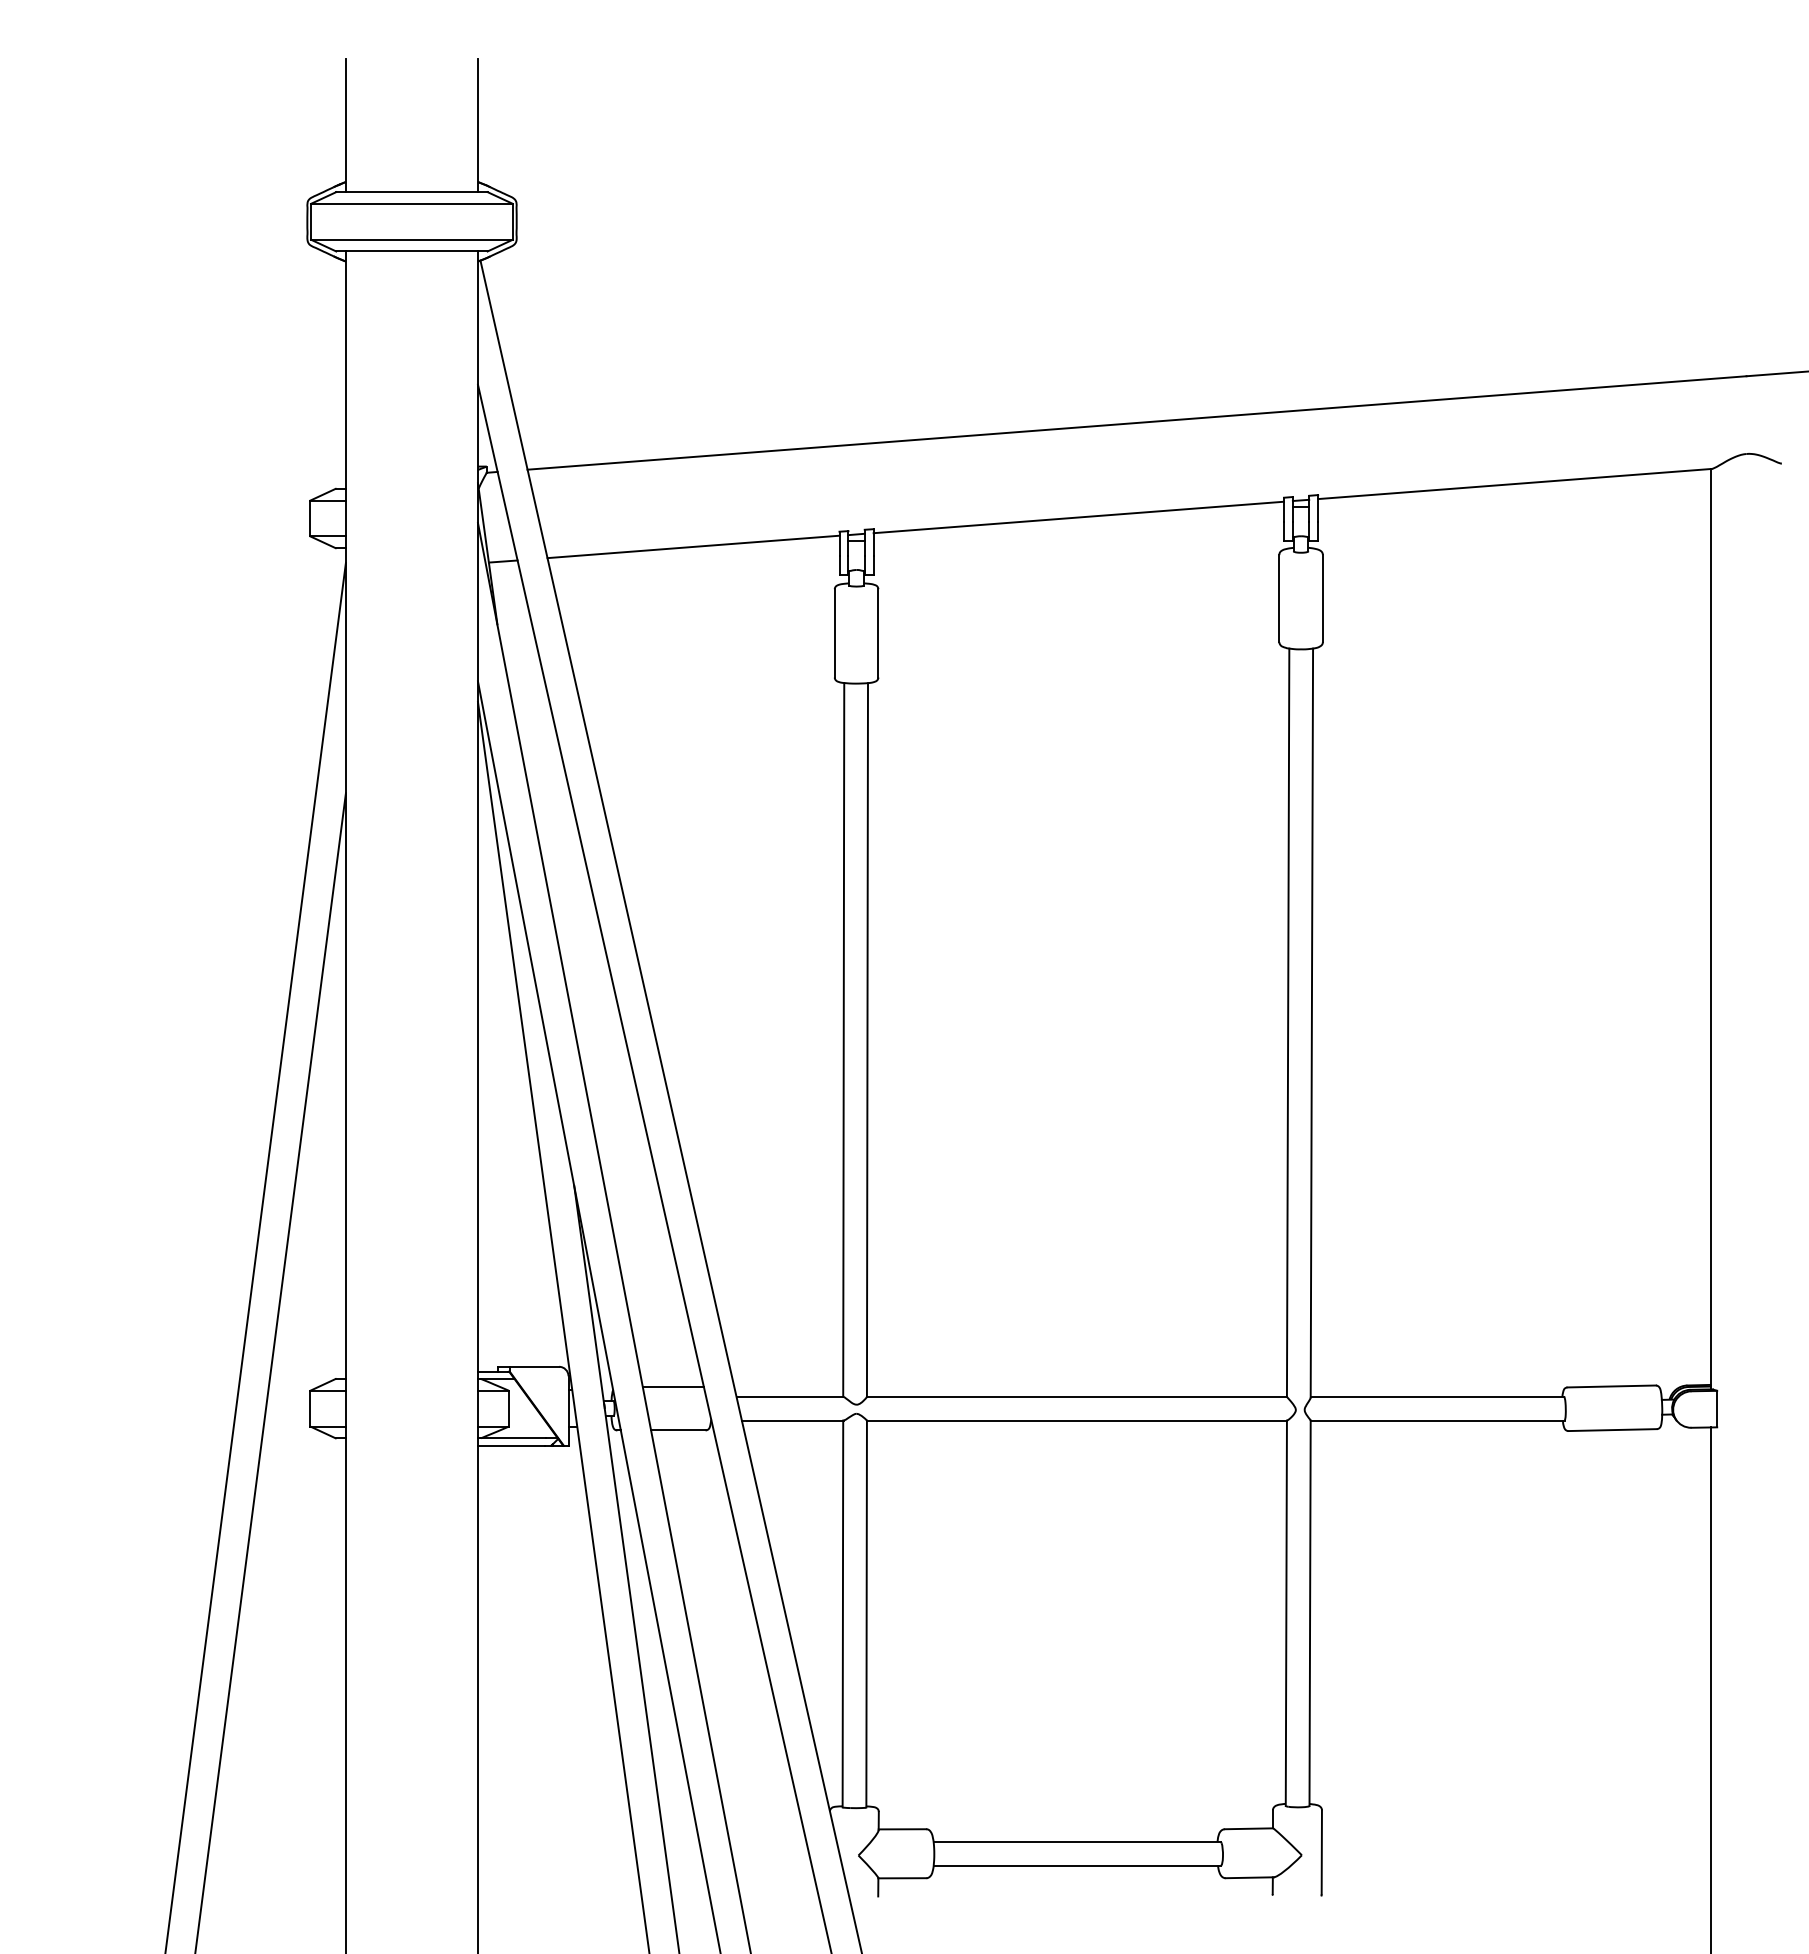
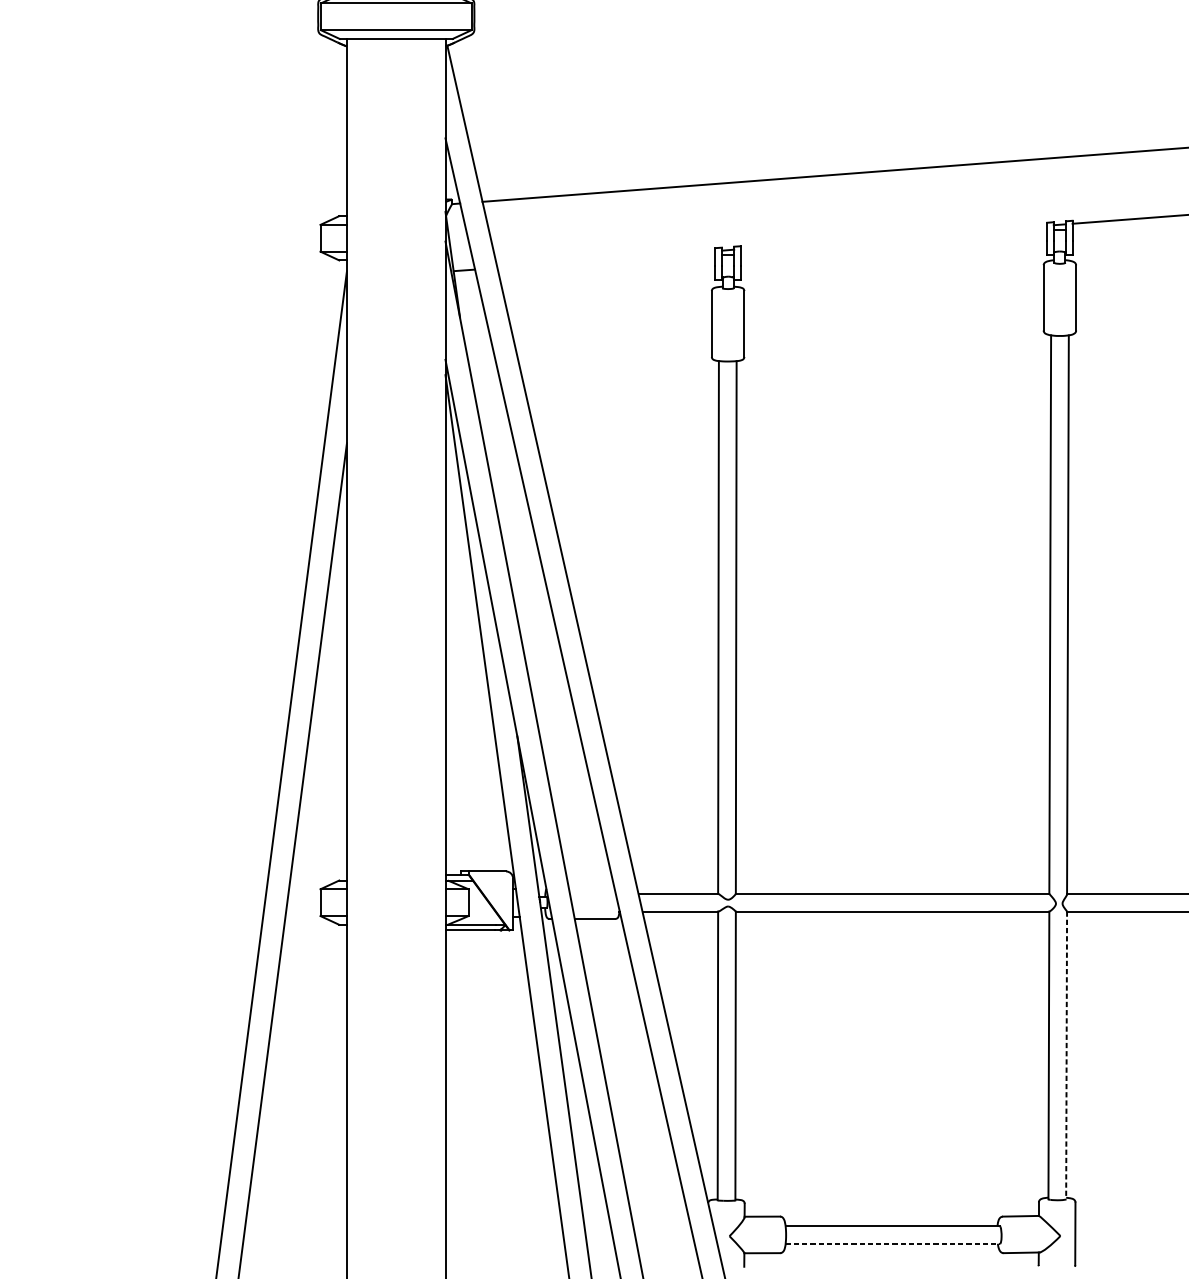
line: (1078, 517) -> (893, 237), removed
line: (693, 546) -> (606, 259), removed
line: (672, 1386) -> (590, 886), removed
line: (1310, 1613) -> (1066, 1055), solid -> dashed
line: (1077, 1865) -> (893, 1243), solid -> dashed

